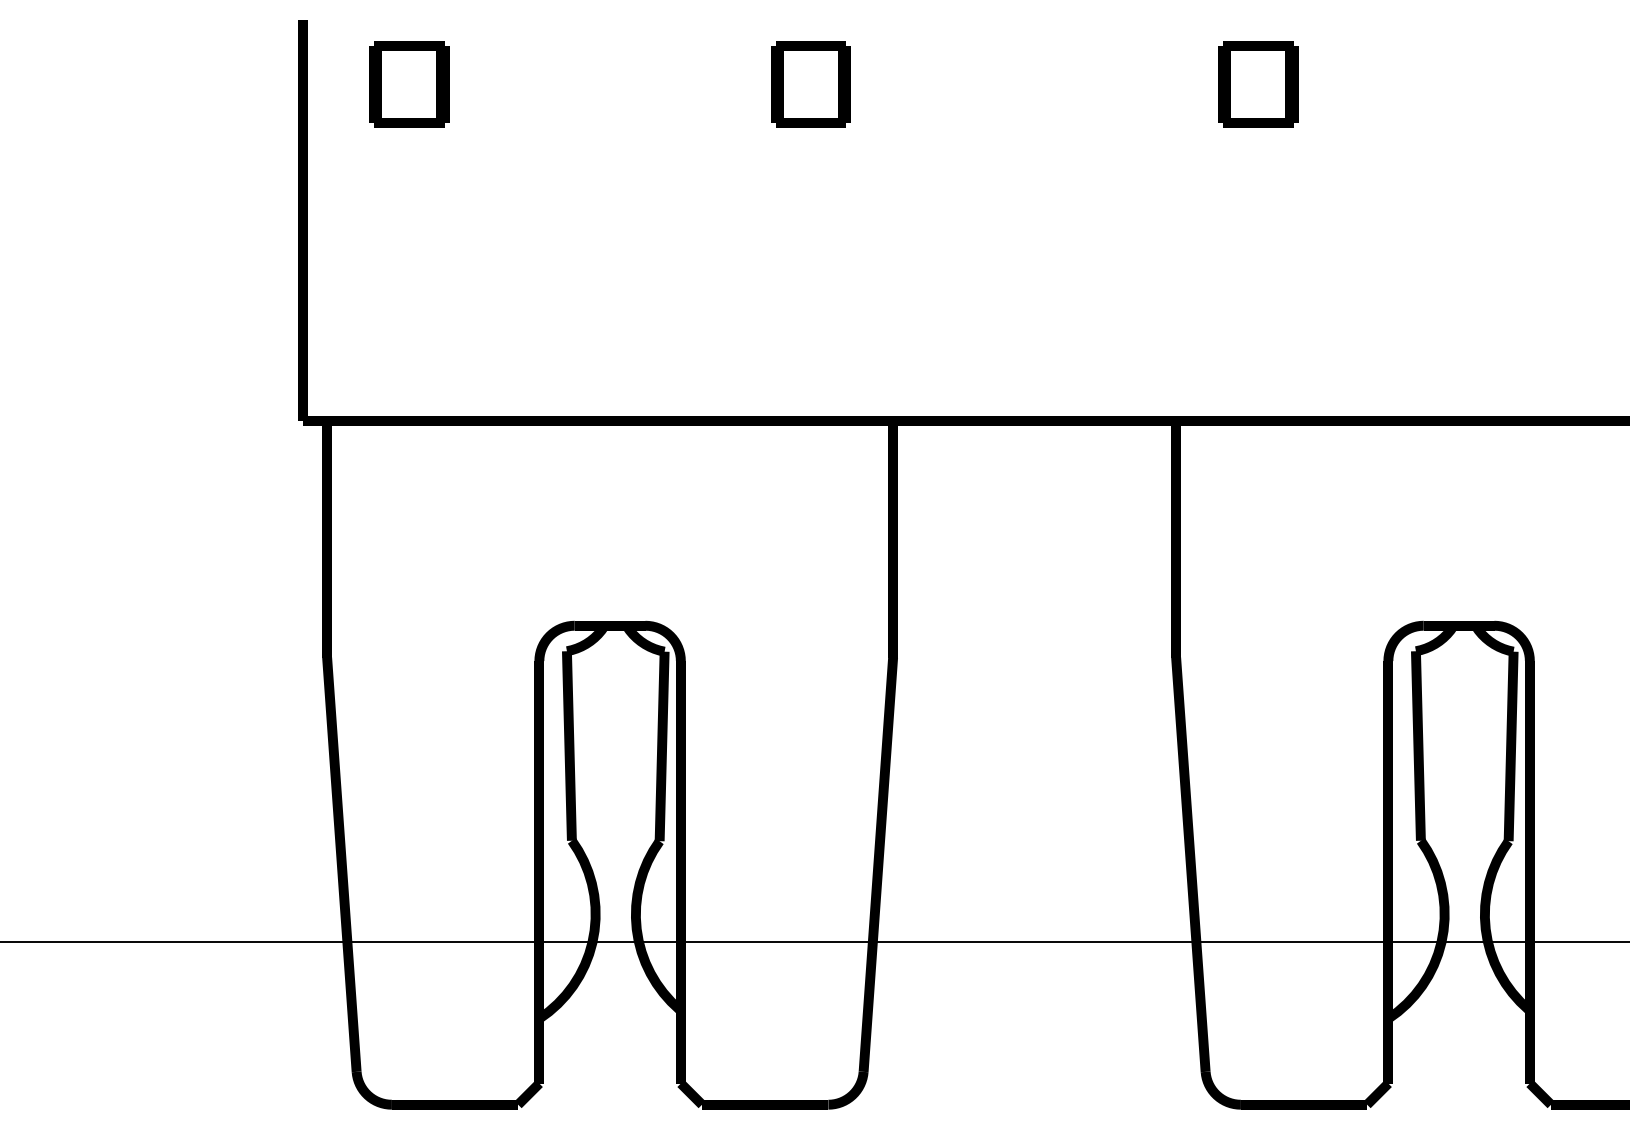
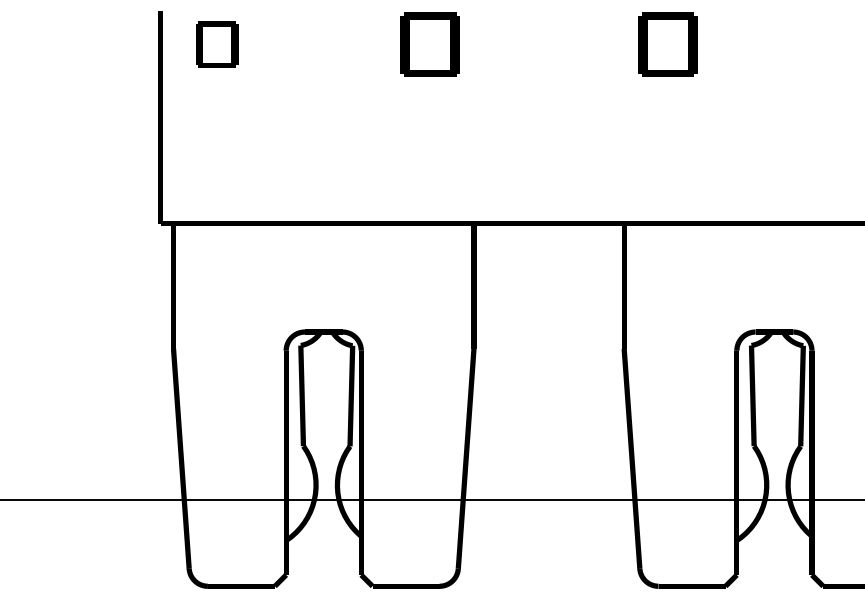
part: (811, 84) -> (430, 44), size x1.4
part: (1257, 84) -> (667, 44), size x1.4

